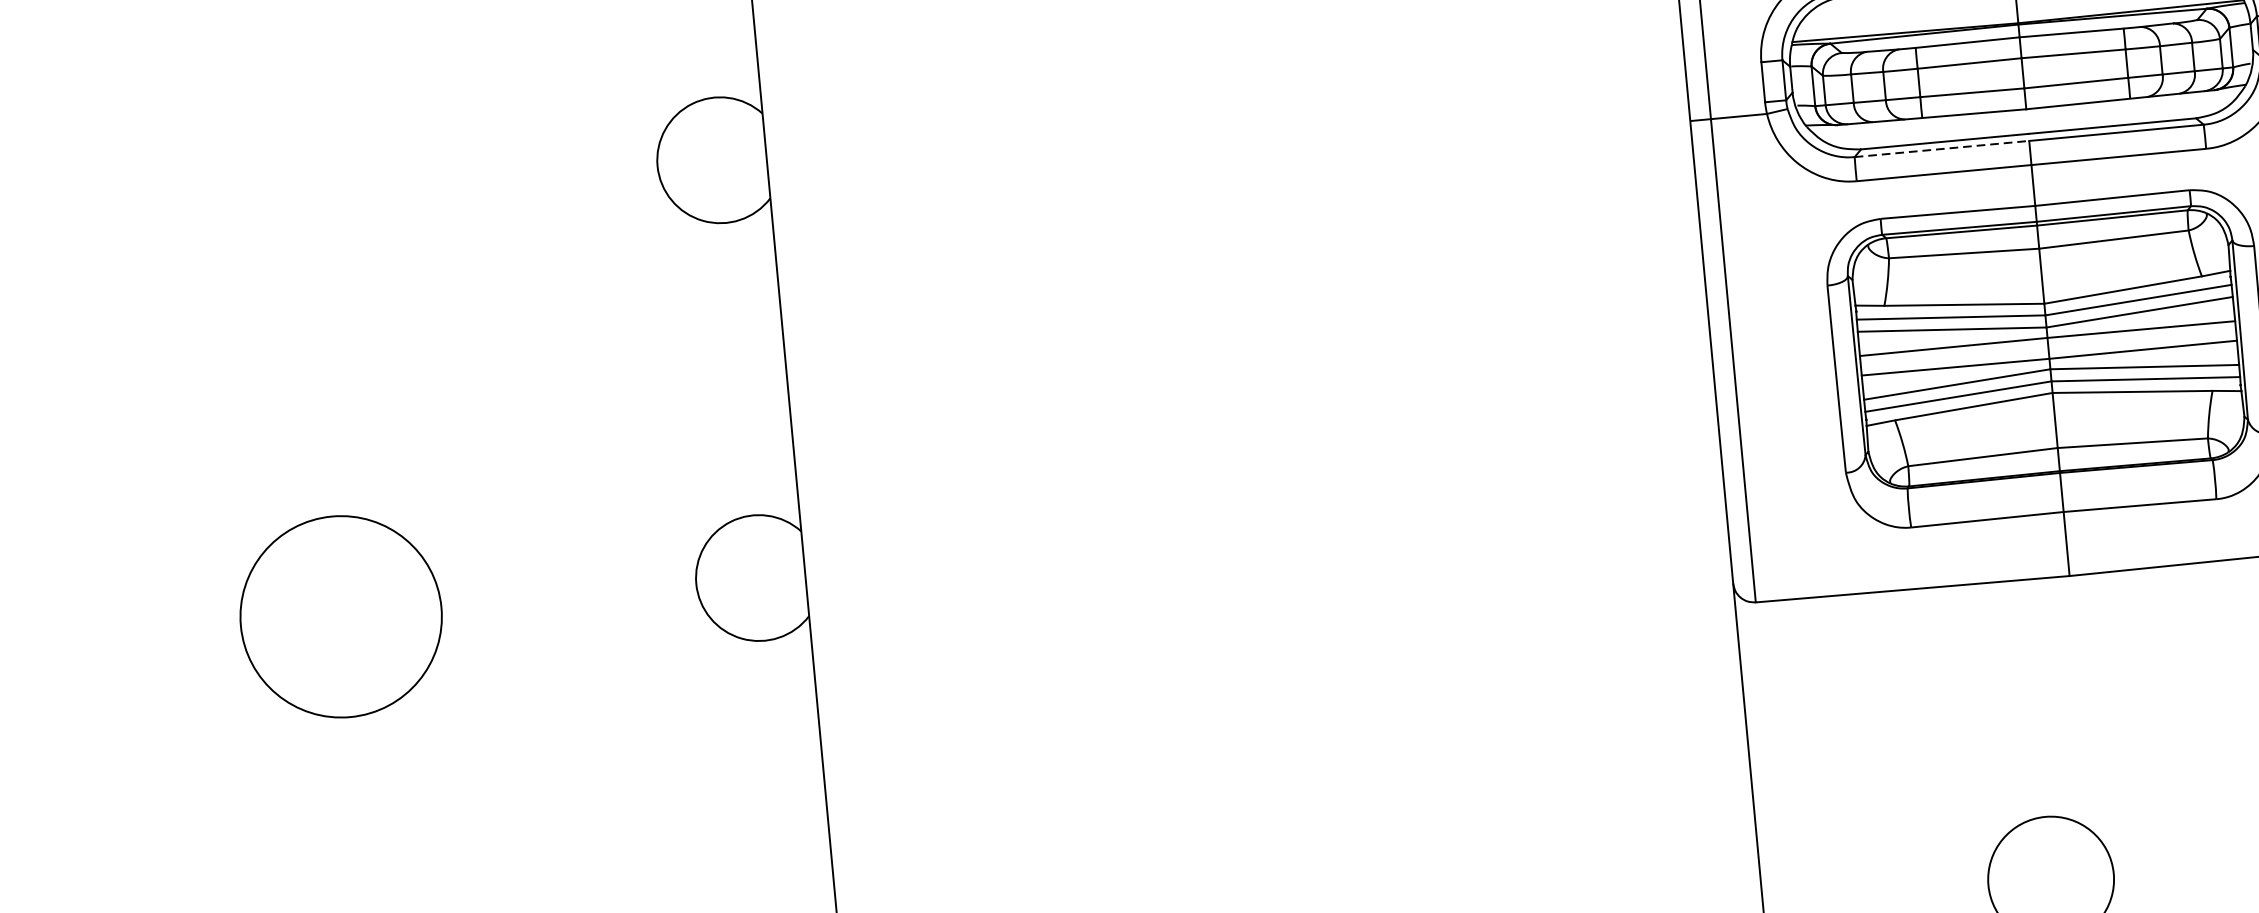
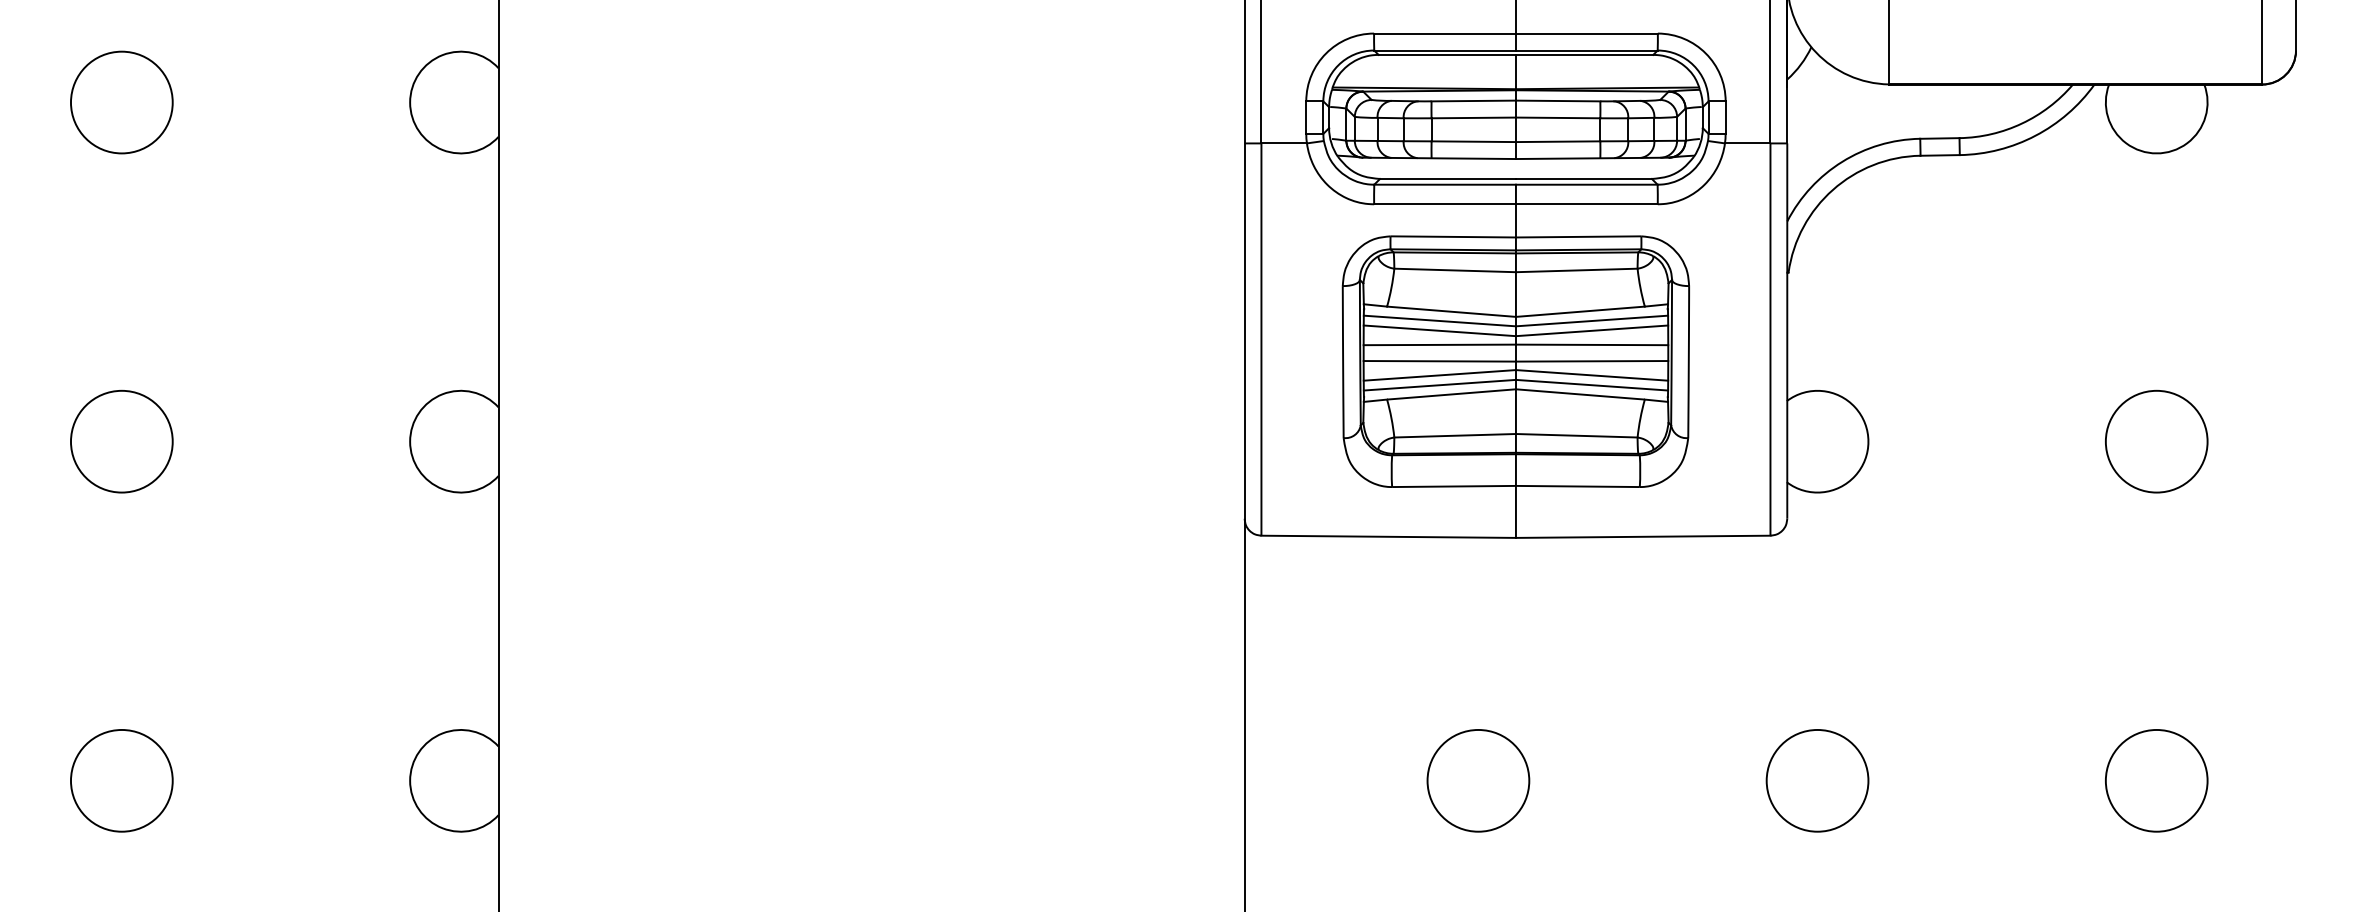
line: (1942, 148) -> (1445, 184), dashed -> solid
circle: (301, 199) -> (121, 102), added
circle: (340, 616) -> (121, 441), size x0.62

